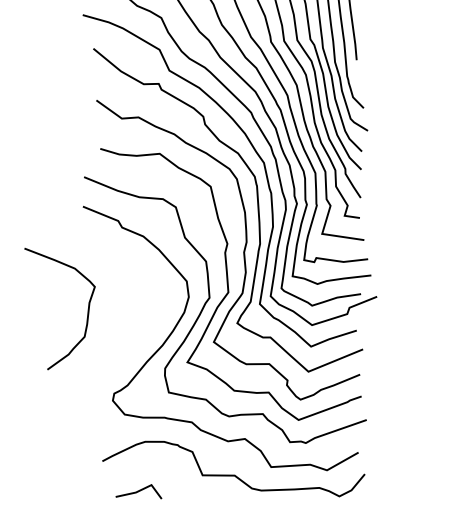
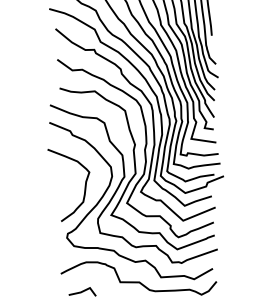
curve: (86, 309) -> (84, 185), moved

